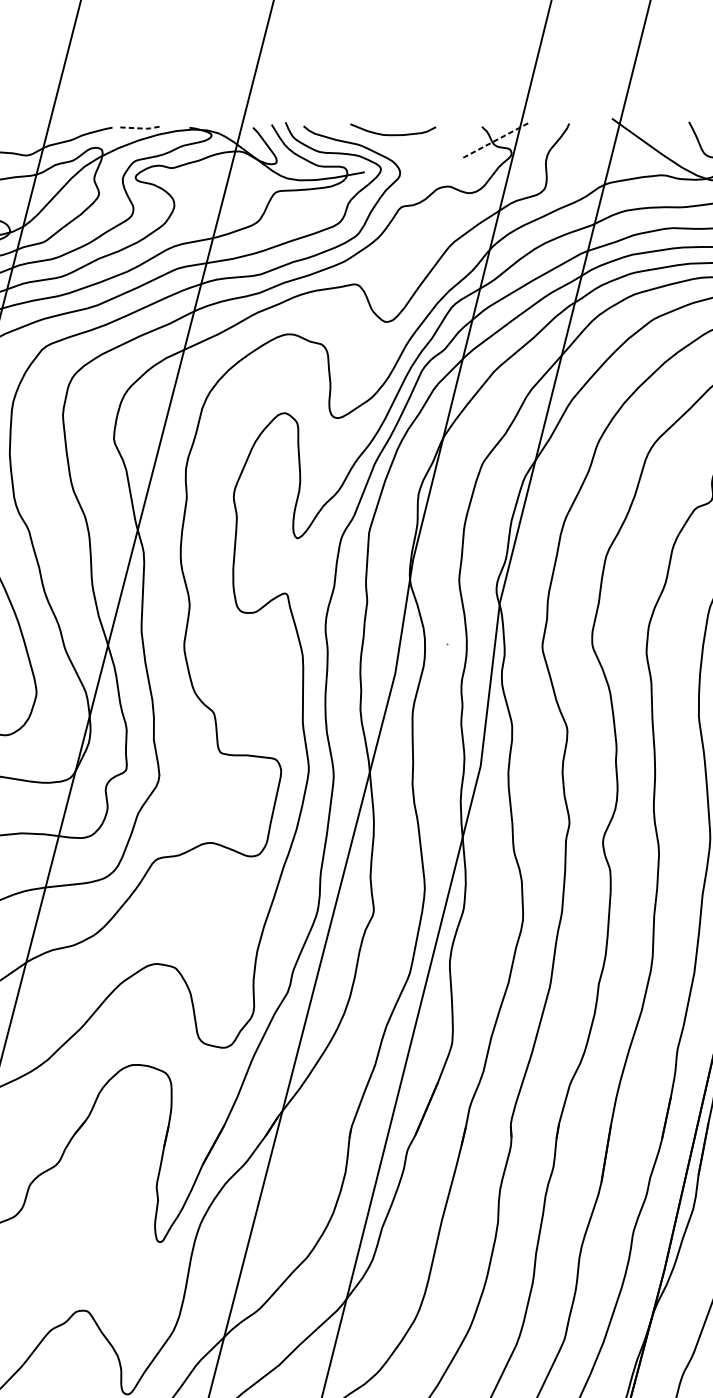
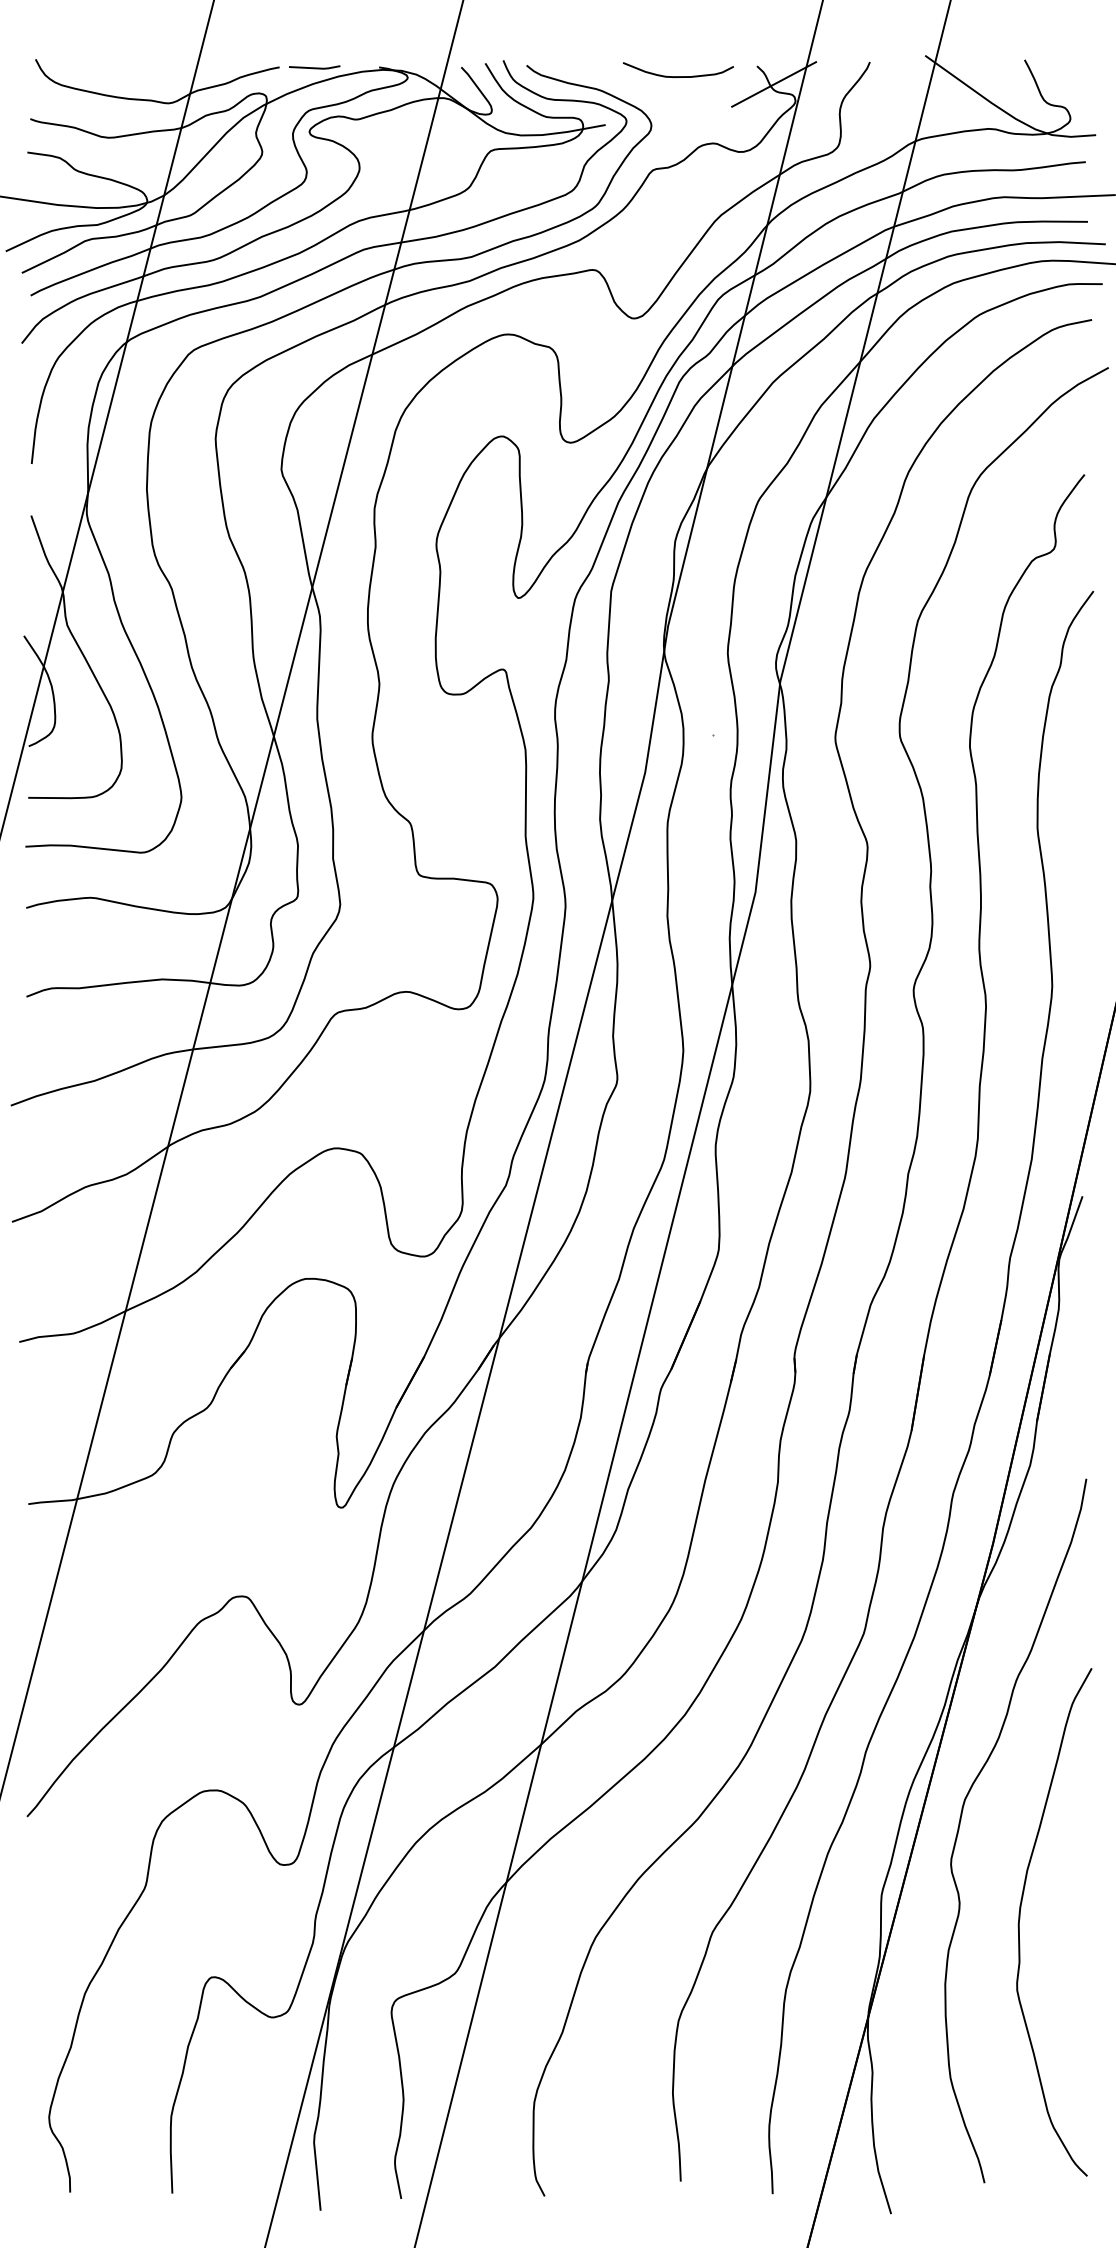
line: (140, 128) -> (315, 68), dashed -> solid
curve: (392, 134) -> (677, 76), moved
line: (495, 140) -> (774, 84), dashed -> solid

